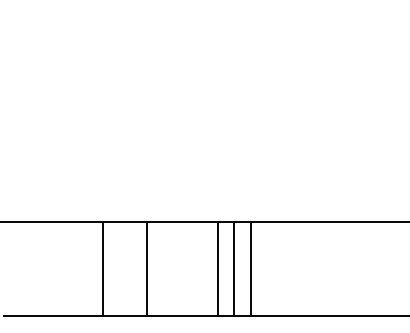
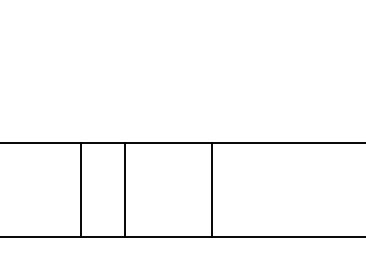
line: (218, 269) -> (196, 190), removed
line: (251, 269) -> (229, 190), removed

